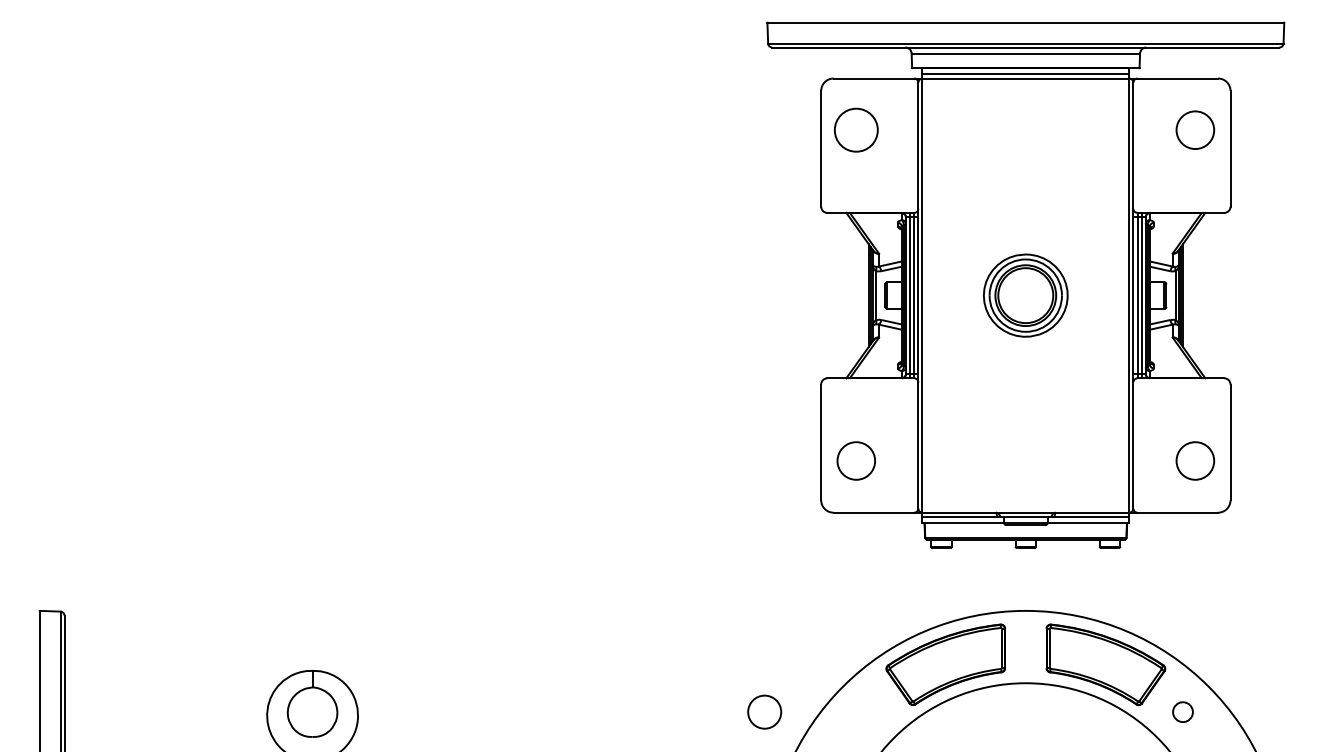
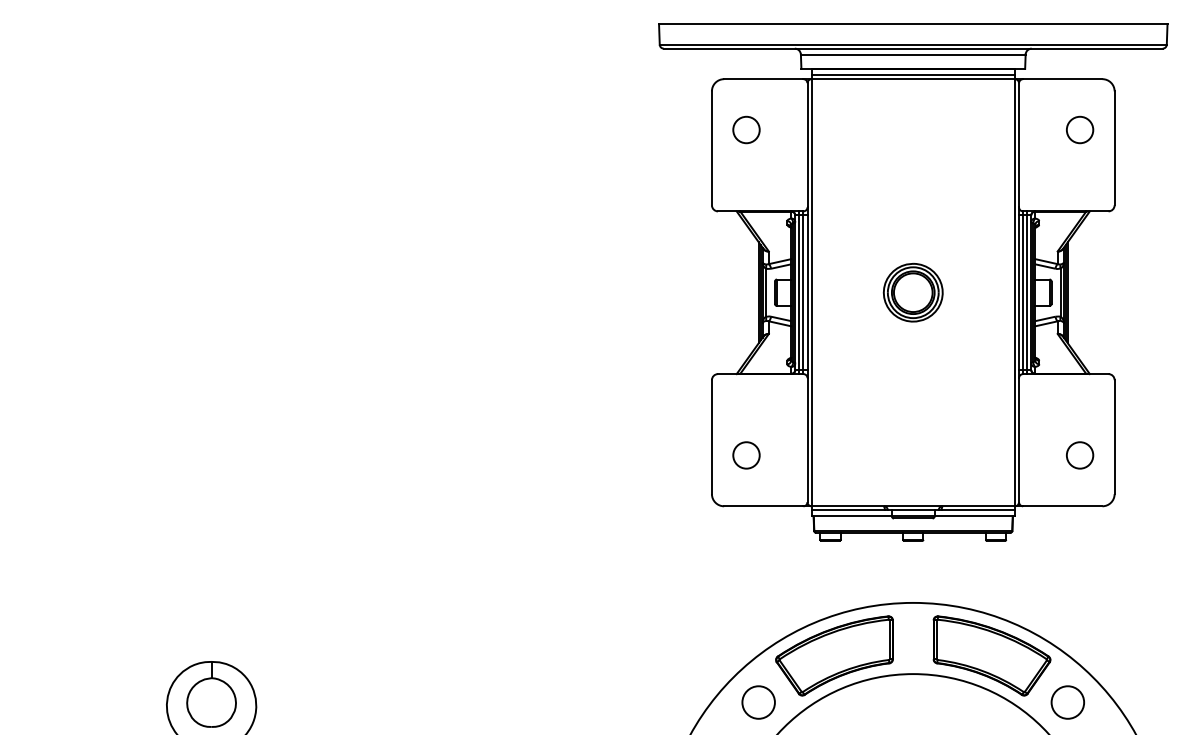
circle: (855, 129) -> (745, 129), size x0.62
circle: (1194, 129) -> (1079, 129), size x0.71
part: (1025, 295) -> (912, 292), size x0.71
circle: (855, 460) -> (745, 454), size x0.71
circle: (1194, 460) -> (1079, 454), size x0.71
circle: (764, 711) -> (758, 701), moved
circle: (1182, 711) -> (1067, 701), size x1.67

